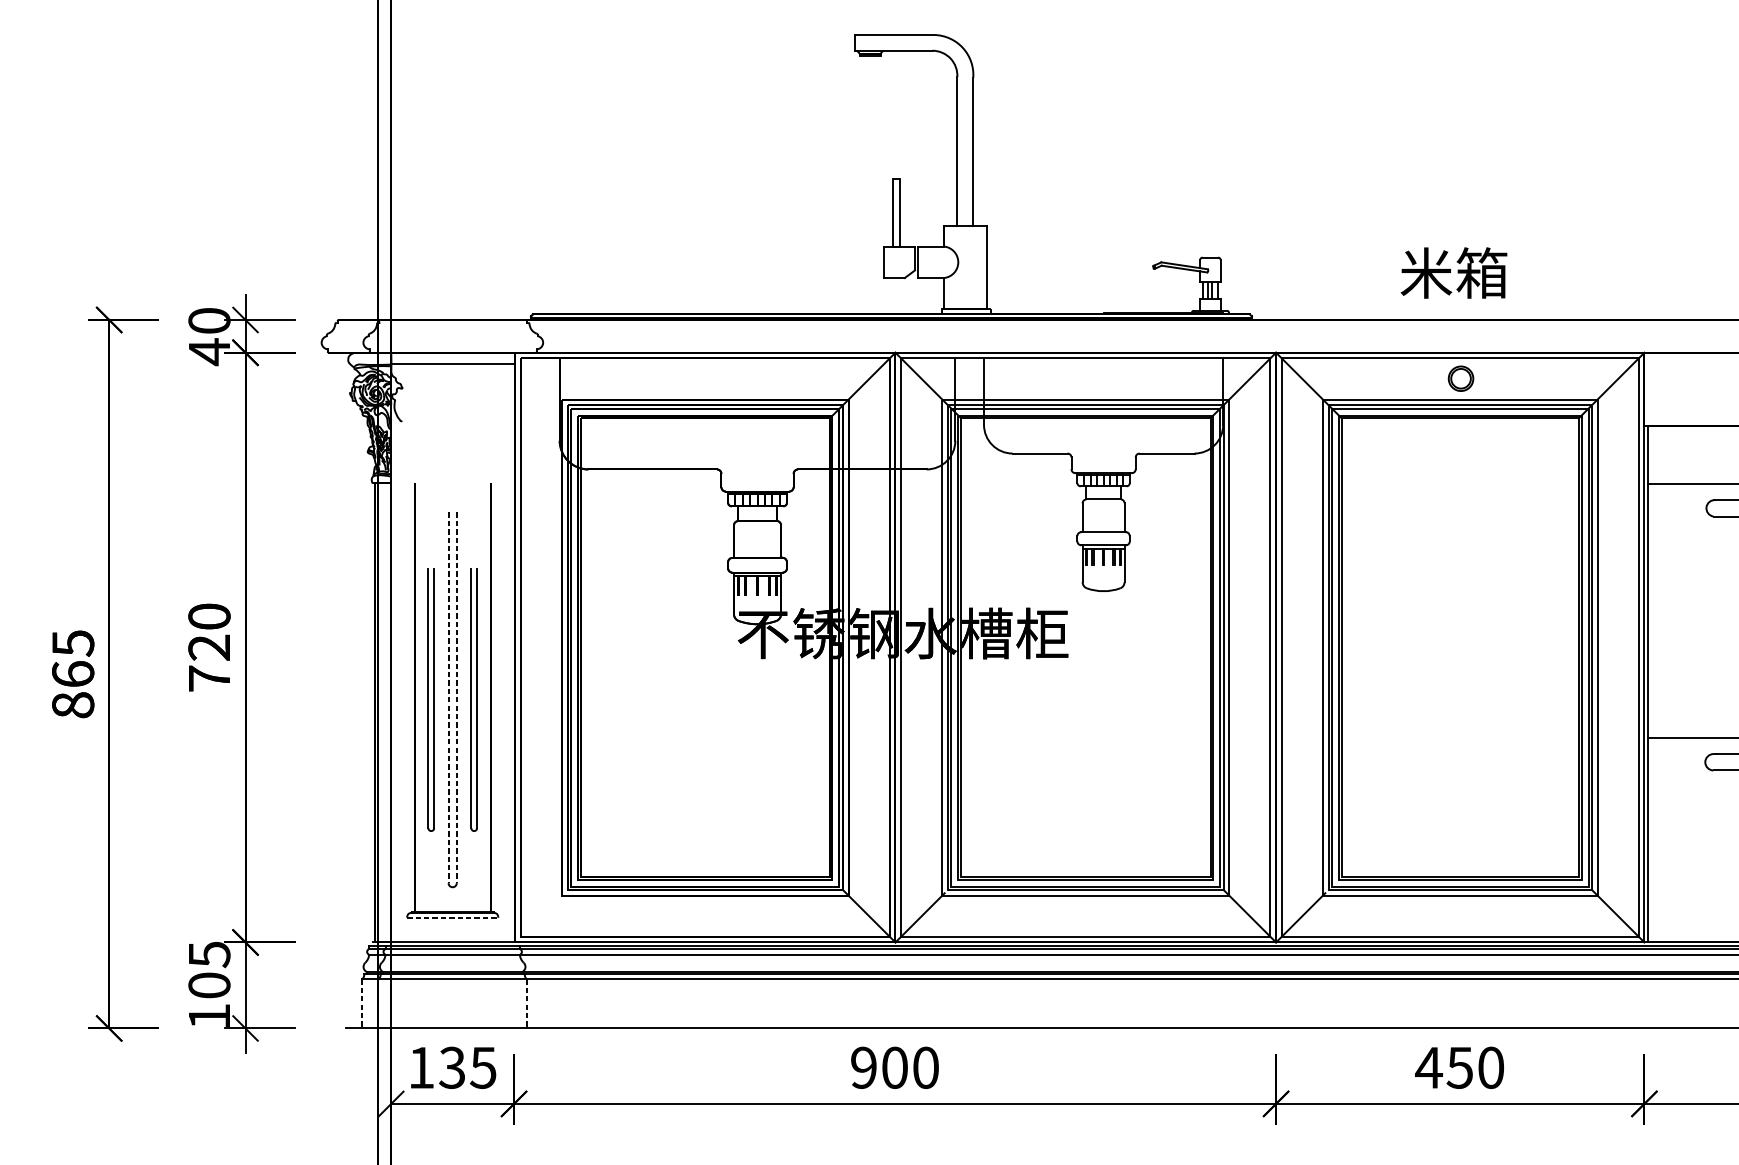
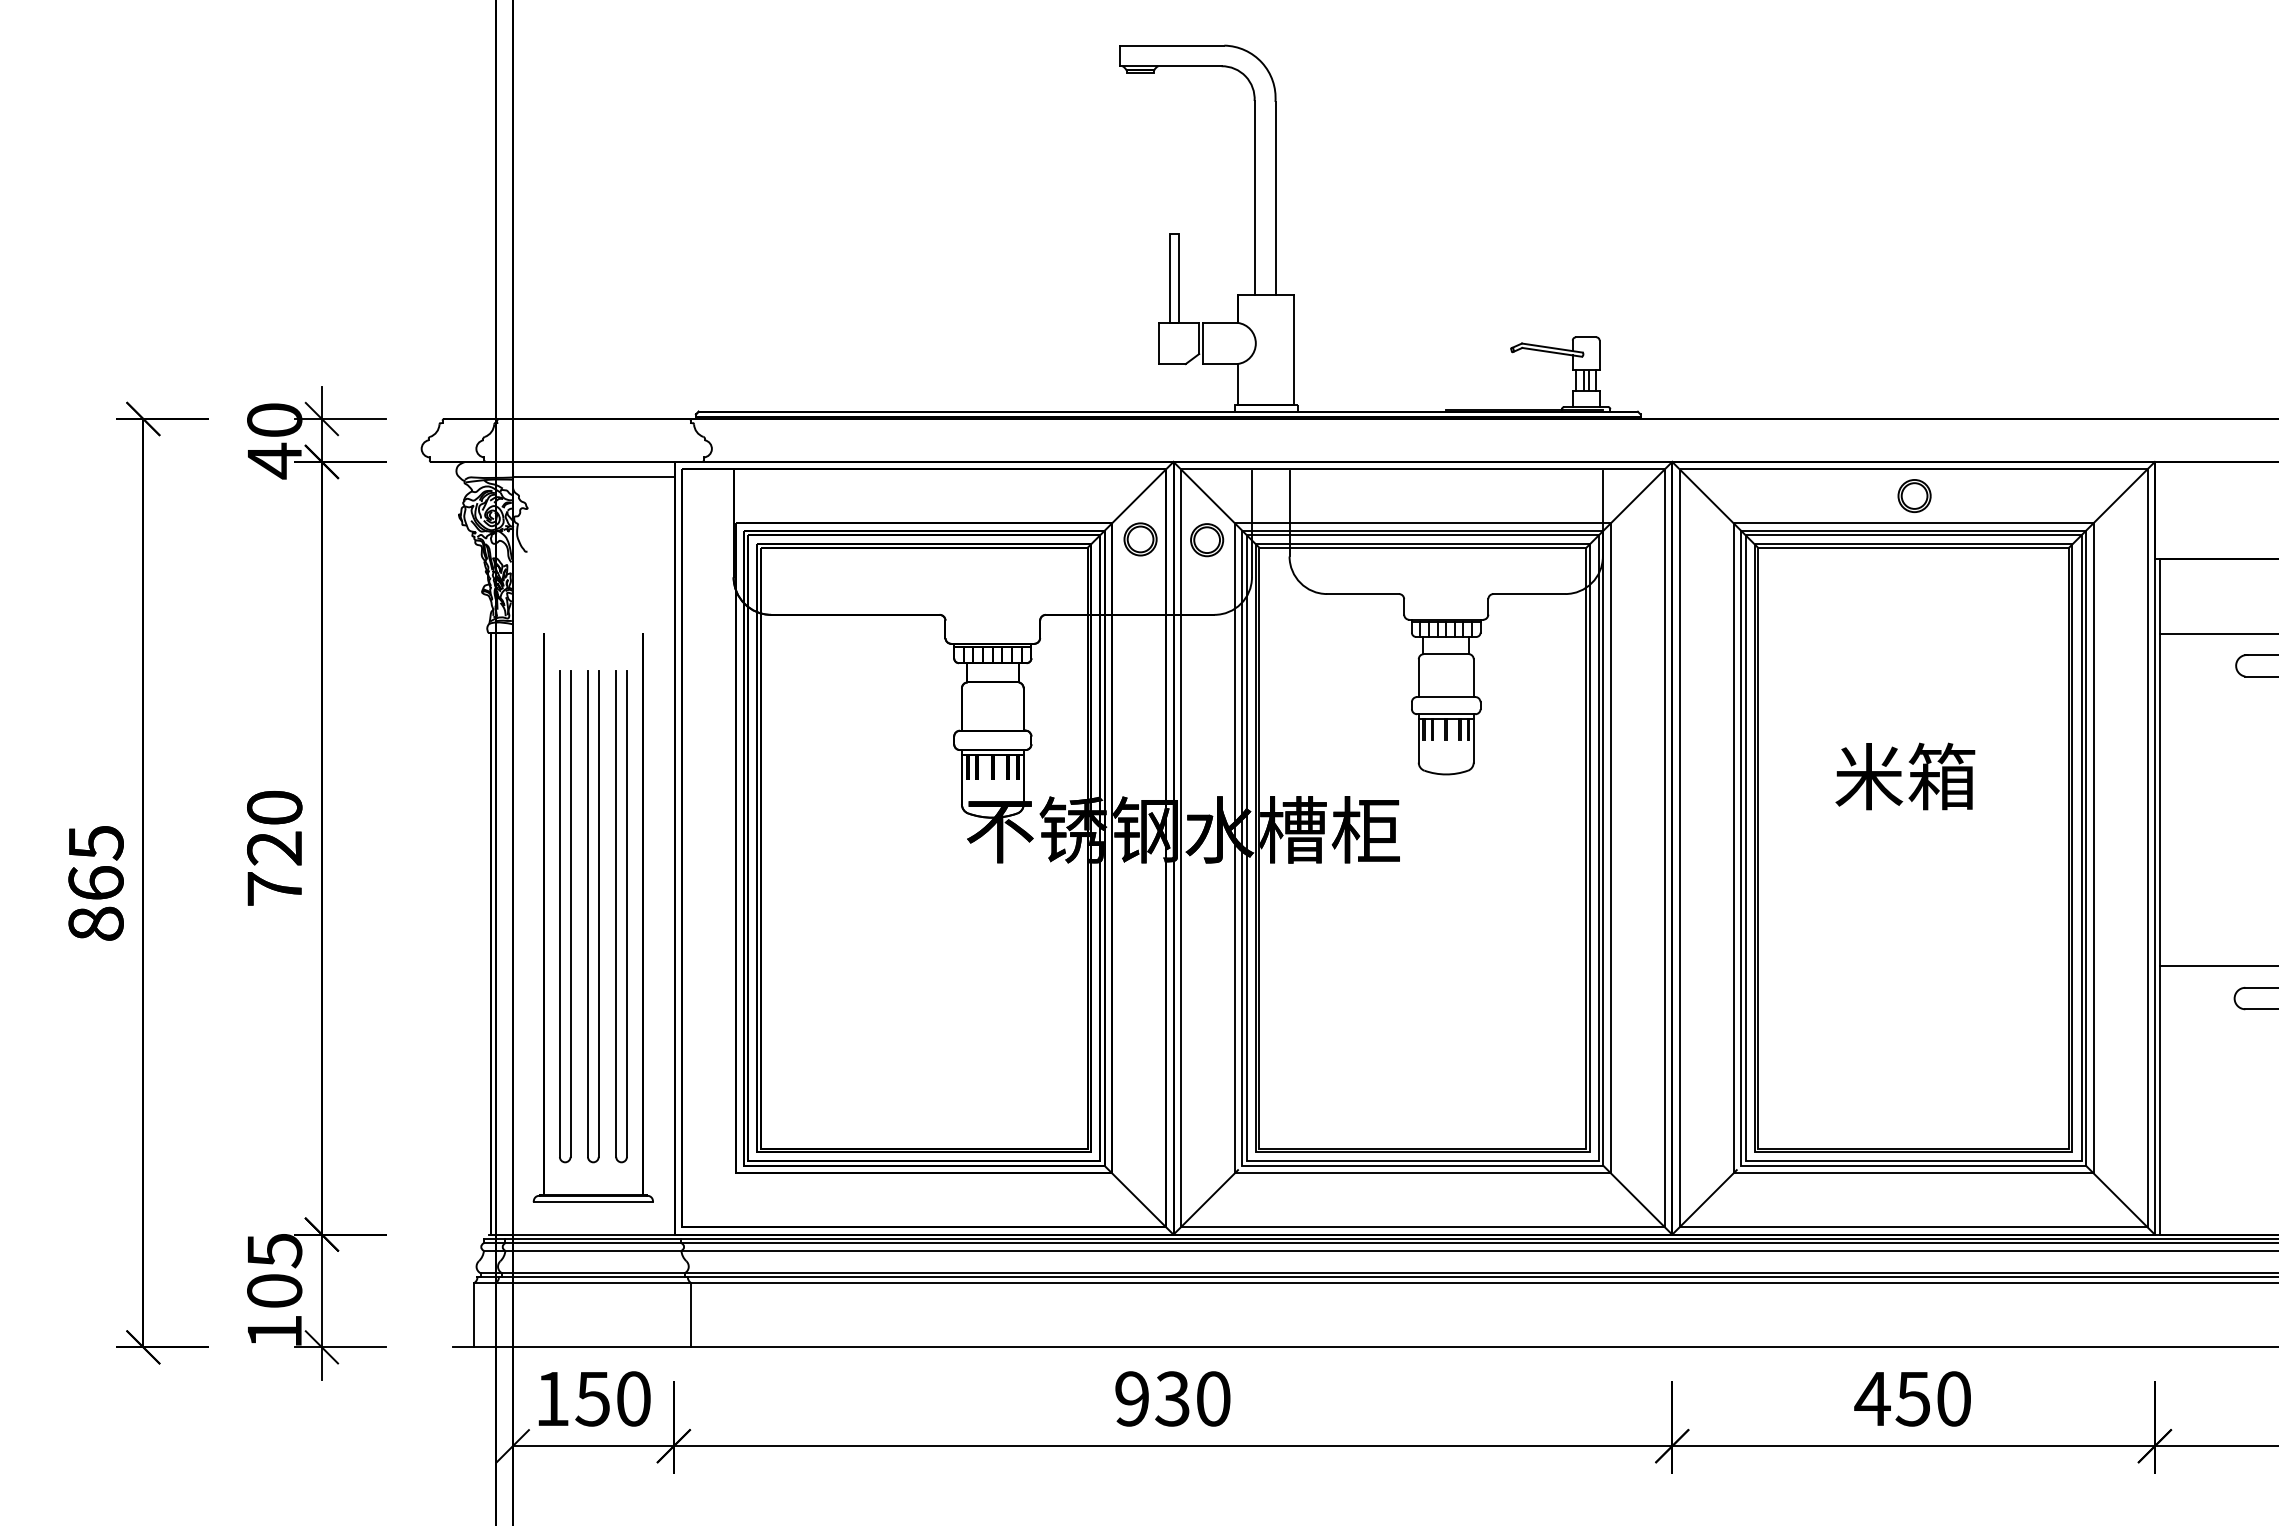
text: (1454, 273) -> (1905, 776), moved
part: (870, 411) -> (1140, 539), added
part: (921, 412) -> (1207, 540), added
line: (448, 698) -> (587, 914), dashed -> solid
line: (456, 698) -> (598, 914), dashed -> solid
part: (431, 699) -> (565, 916), size x1.43
part: (474, 699) -> (621, 916), size x1.43
line: (452, 917) -> (593, 1202), dashed -> solid
line: (361, 1004) -> (474, 1315), dashed -> solid
line: (527, 1004) -> (691, 1315), dashed -> solid
text: (467, 1067) -> (612, 1398), 135 -> 150
text: (894, 1067) -> (1172, 1398), 900 -> 930

